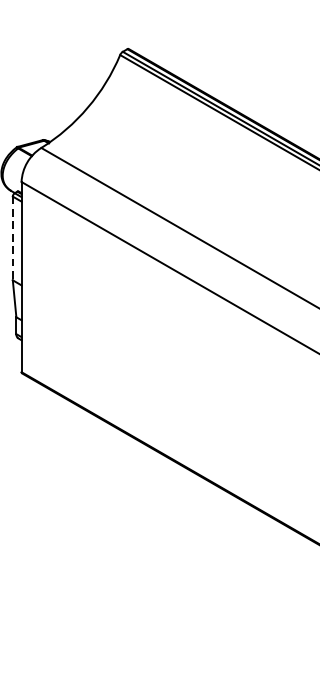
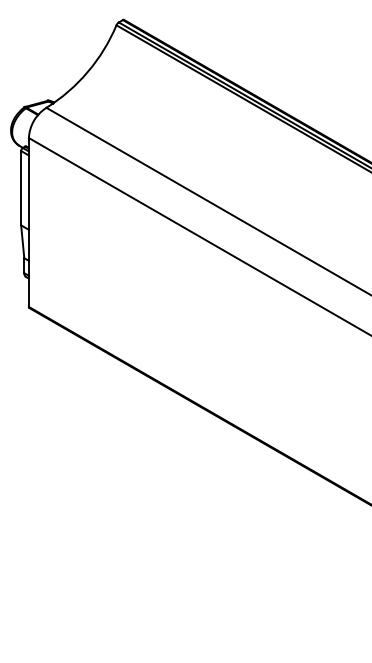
line: (13, 238) -> (21, 188), dashed -> solid

